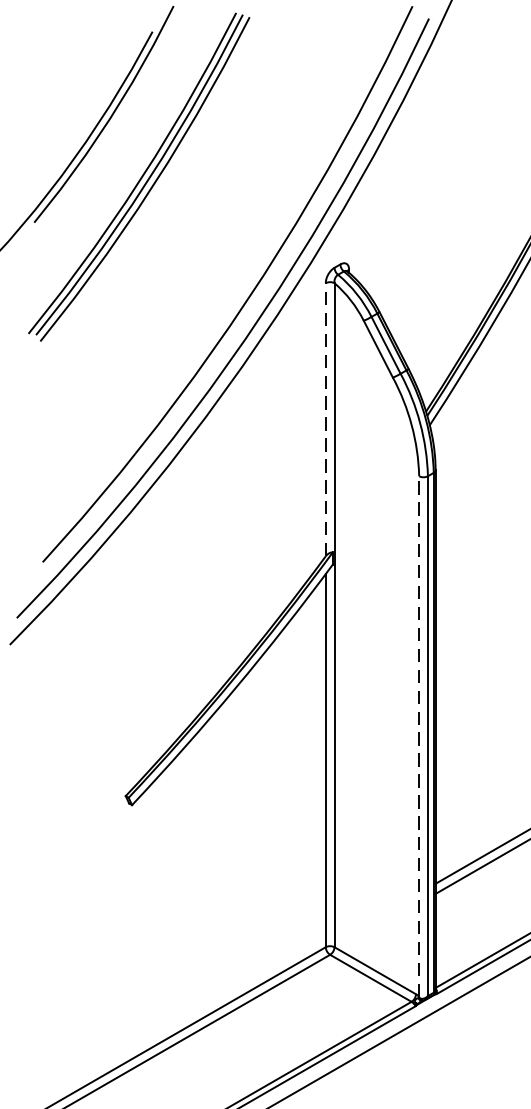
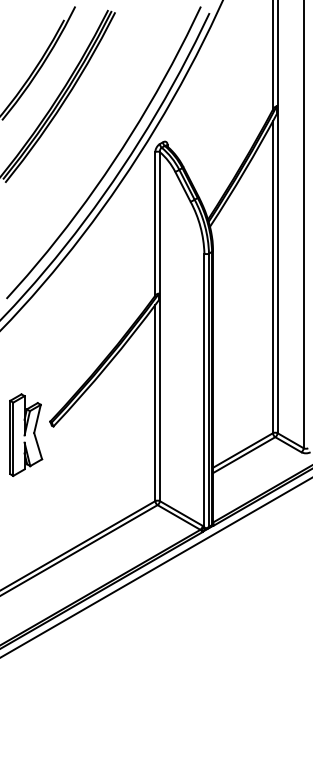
line: (326, 418) -> (155, 223), dashed -> solid
line: (419, 736) -> (204, 390), dashed -> solid
part: (80, 820) -> (26, 434), added

